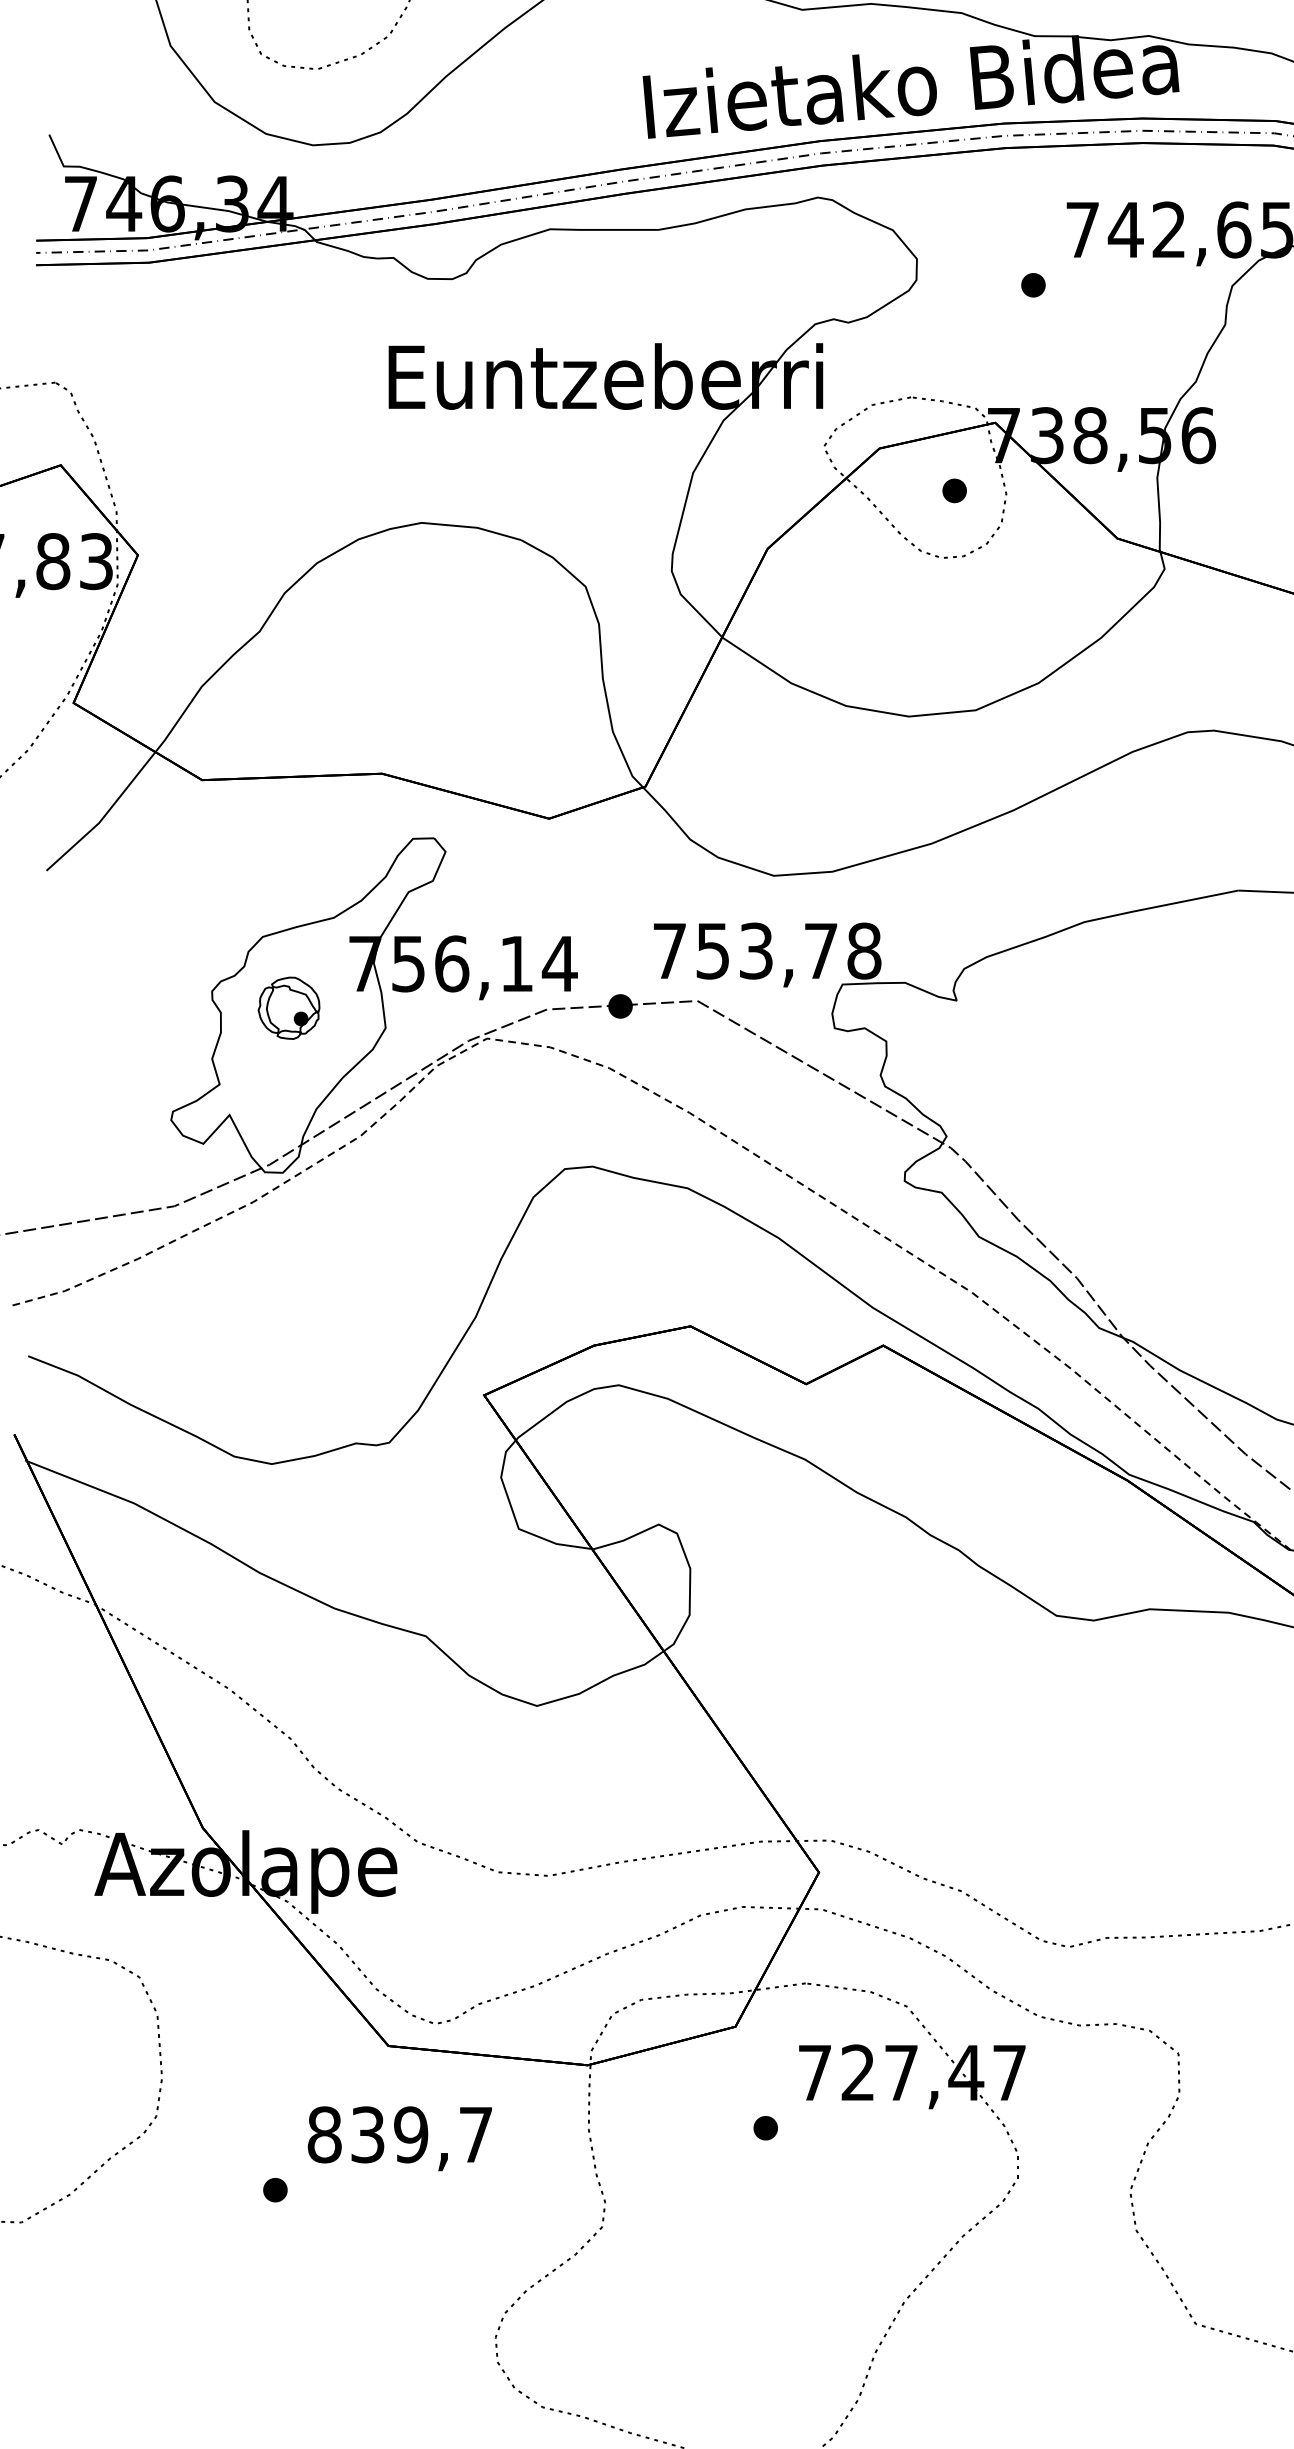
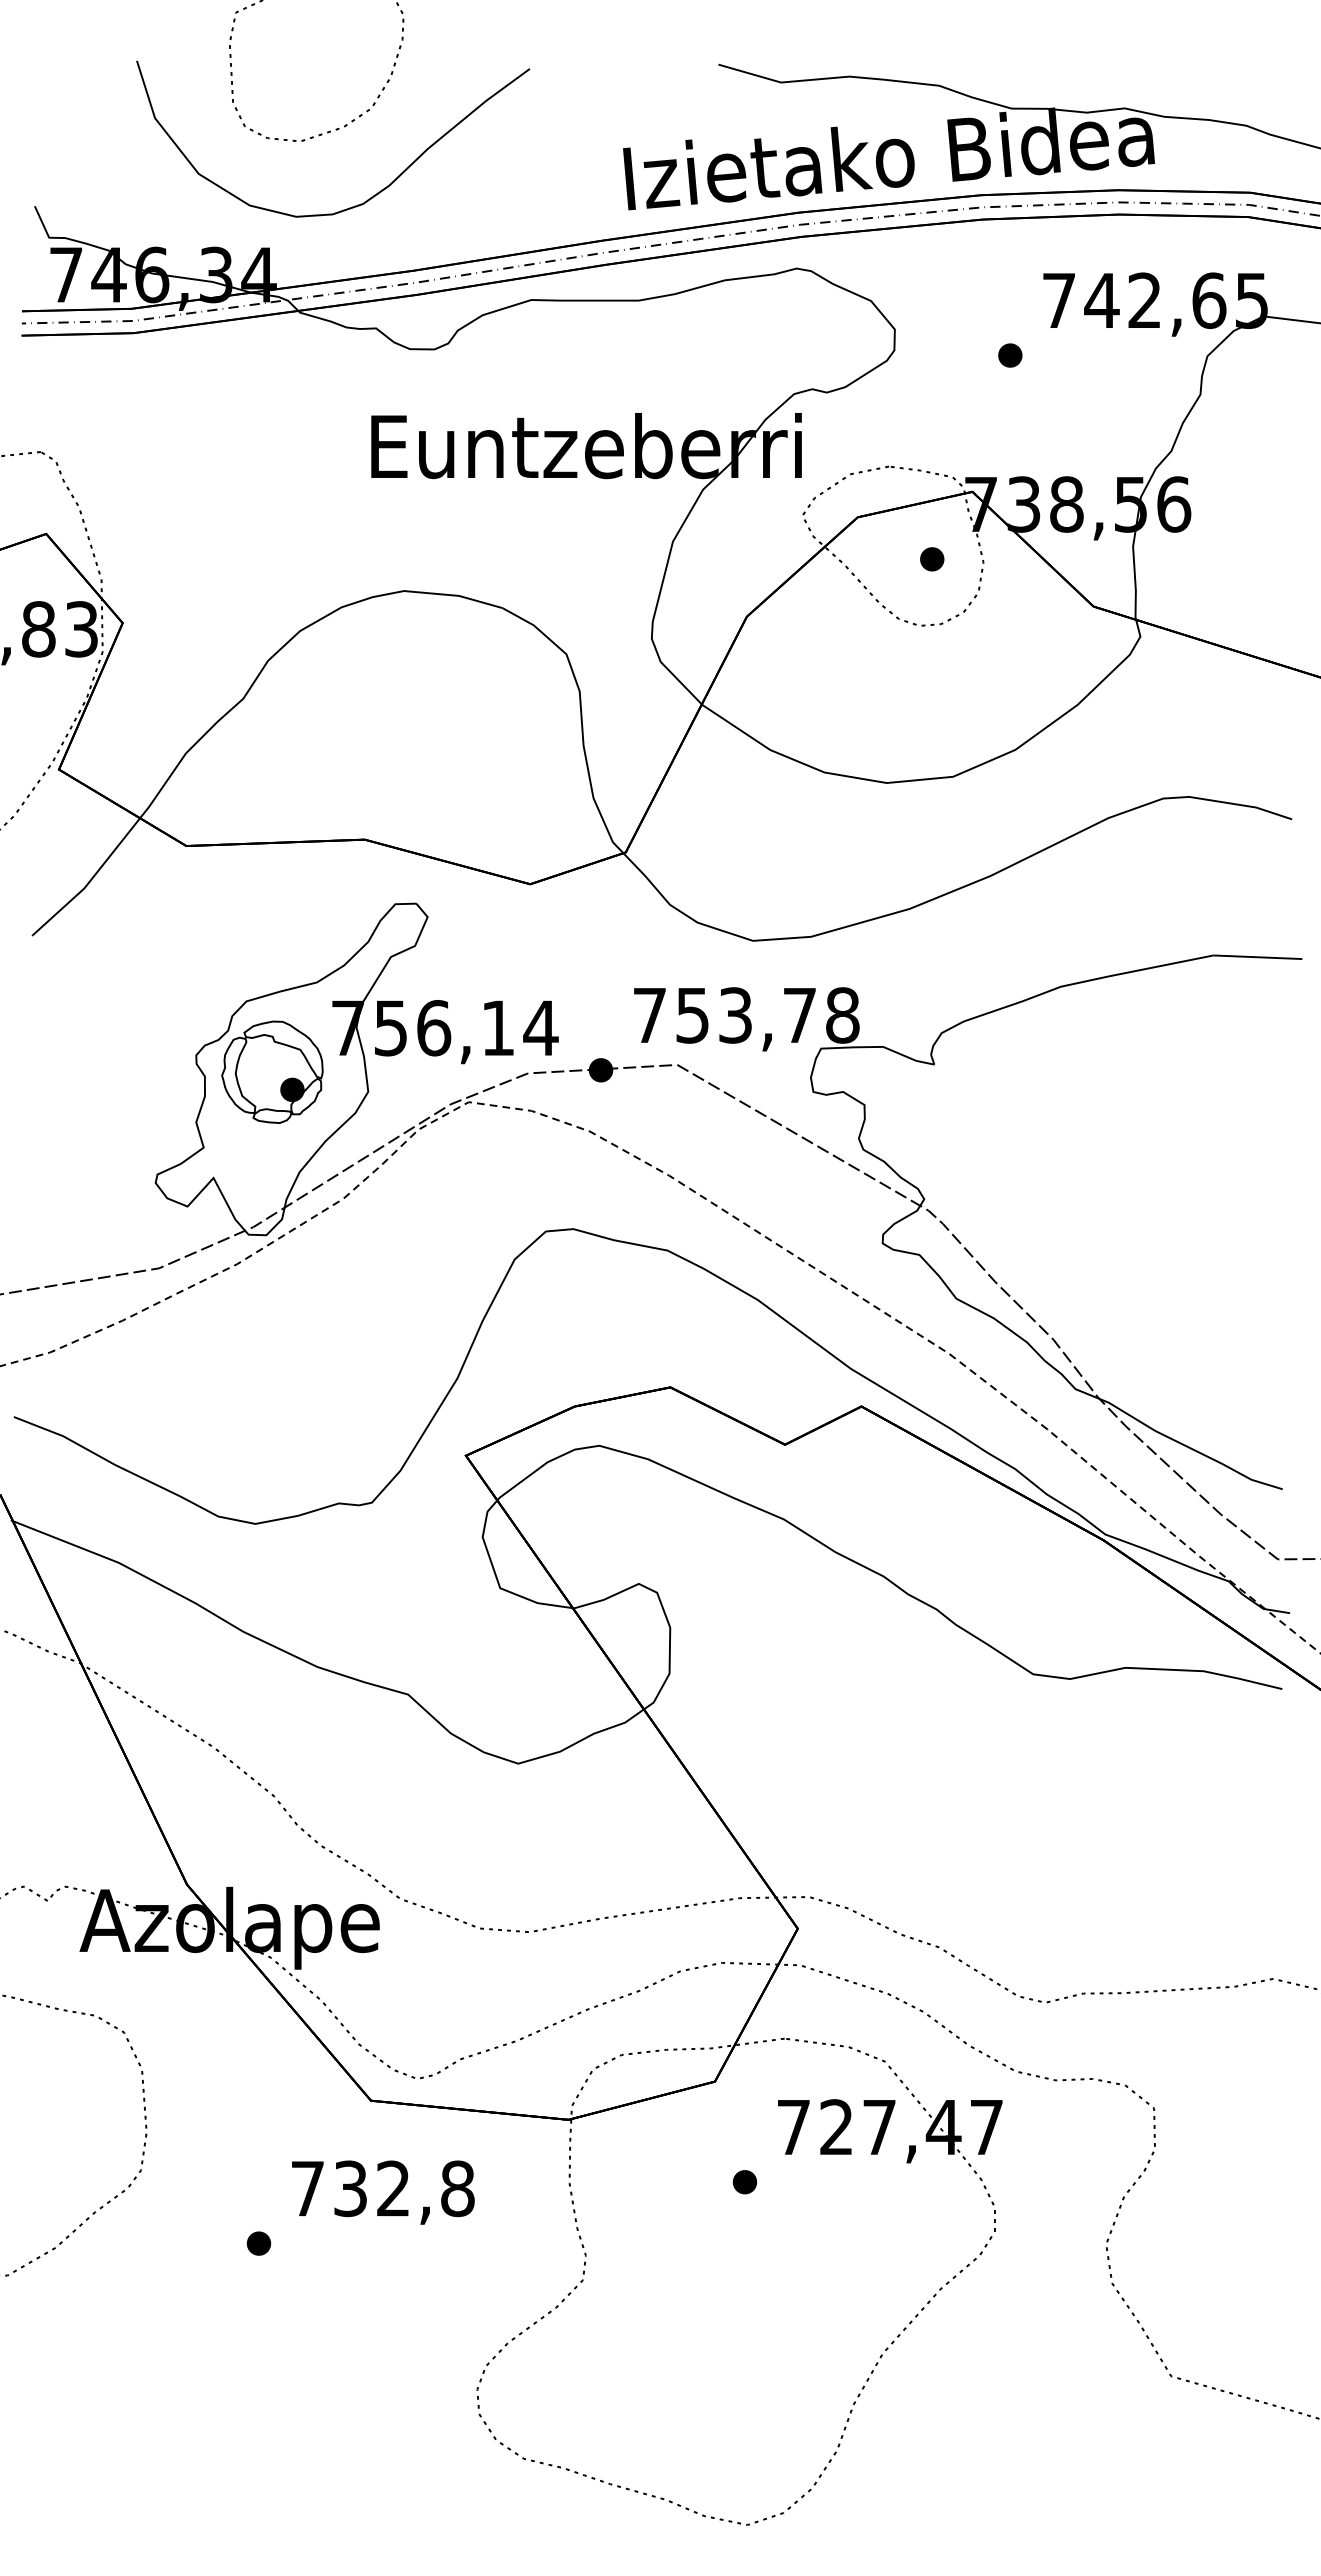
part: (289, 1007) -> (272, 1071), size x1.67
text: (400, 2134) -> (382, 2188), 839,7 -> 732,8

